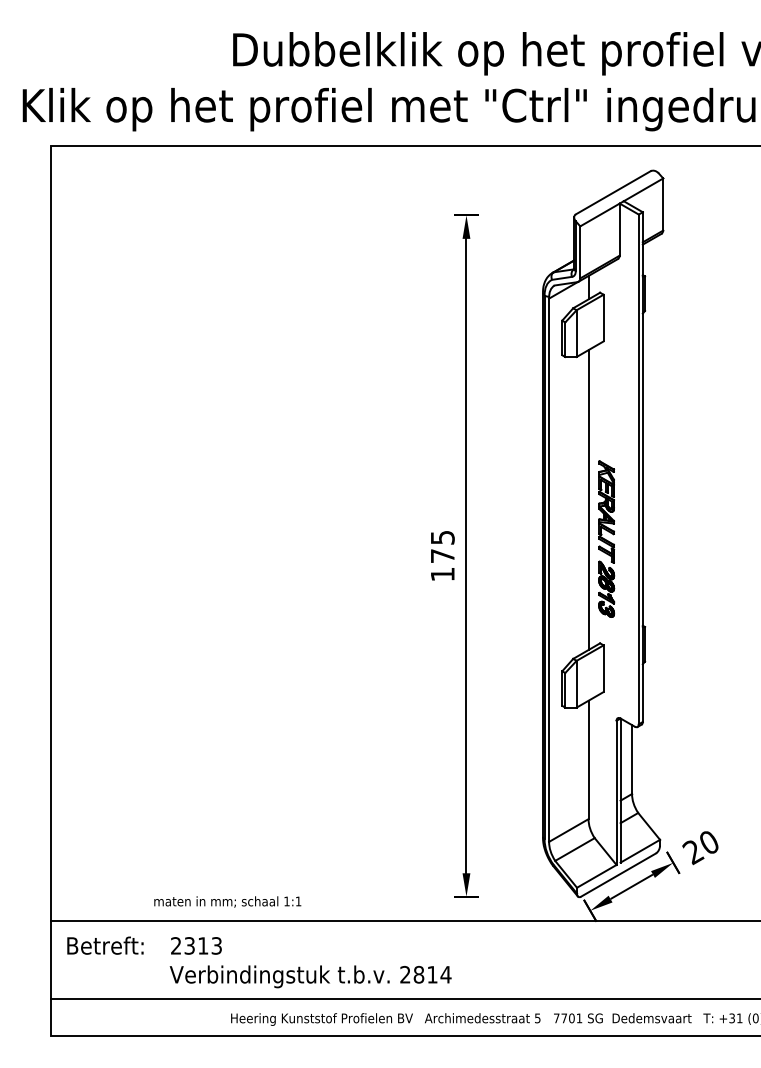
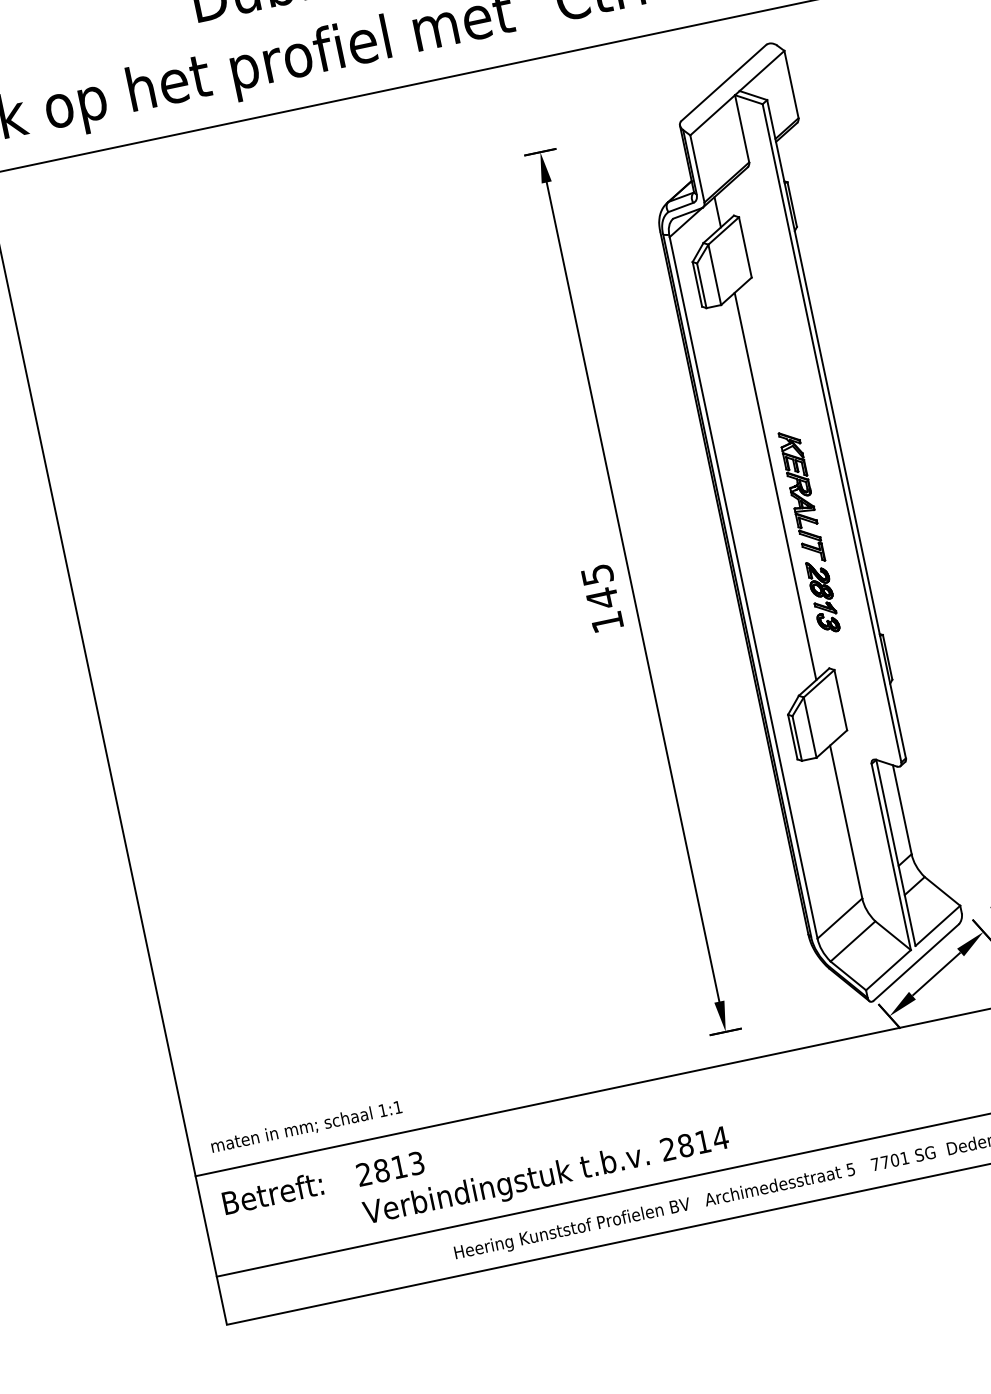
text: (442, 555) -> (601, 597), 175 -> 145
text: (227, 901) -> (306, 1126), moved
text: (189, 945) -> (381, 1170), 2313 -> 2813

